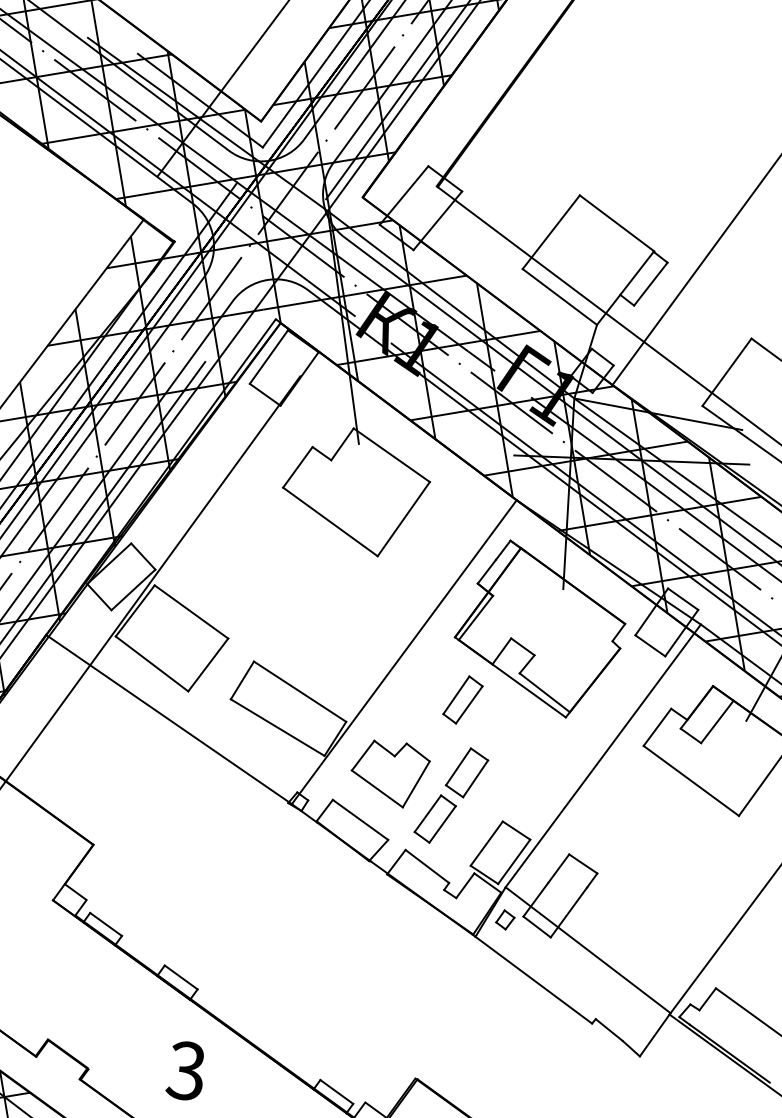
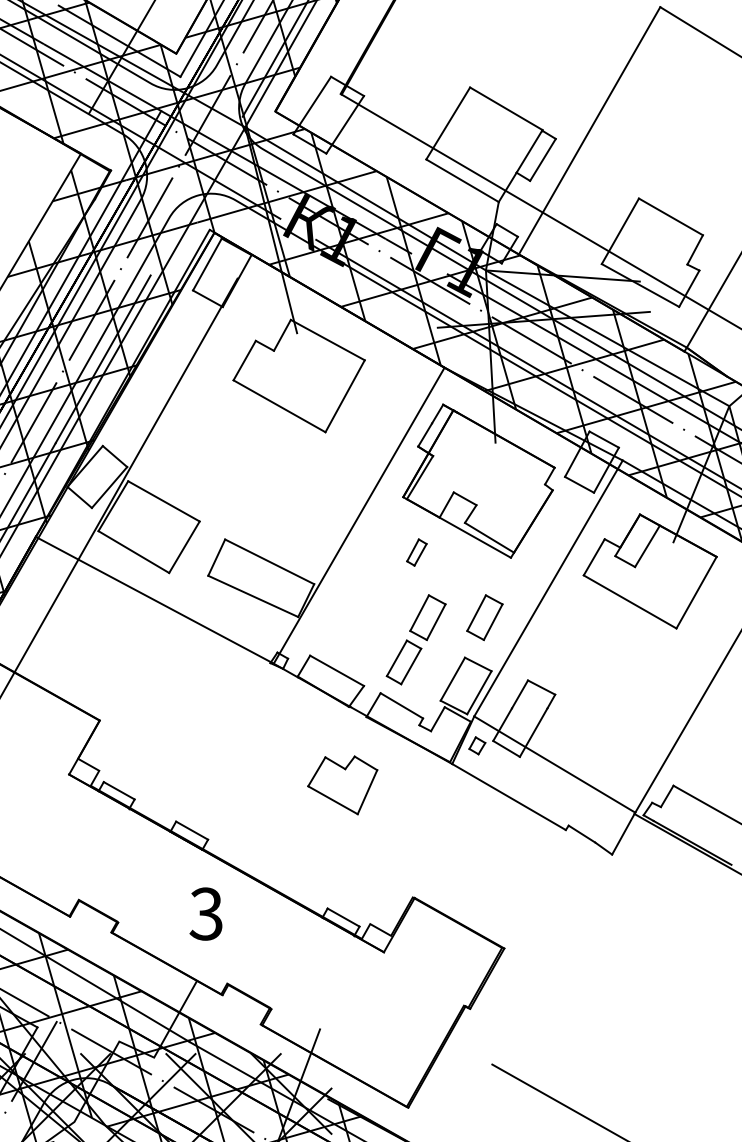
part: (462, 699) -> (416, 552), size x0.6
part: (389, 773) -> (342, 785), moved
part: (529, 779) -> (484, 617), added

